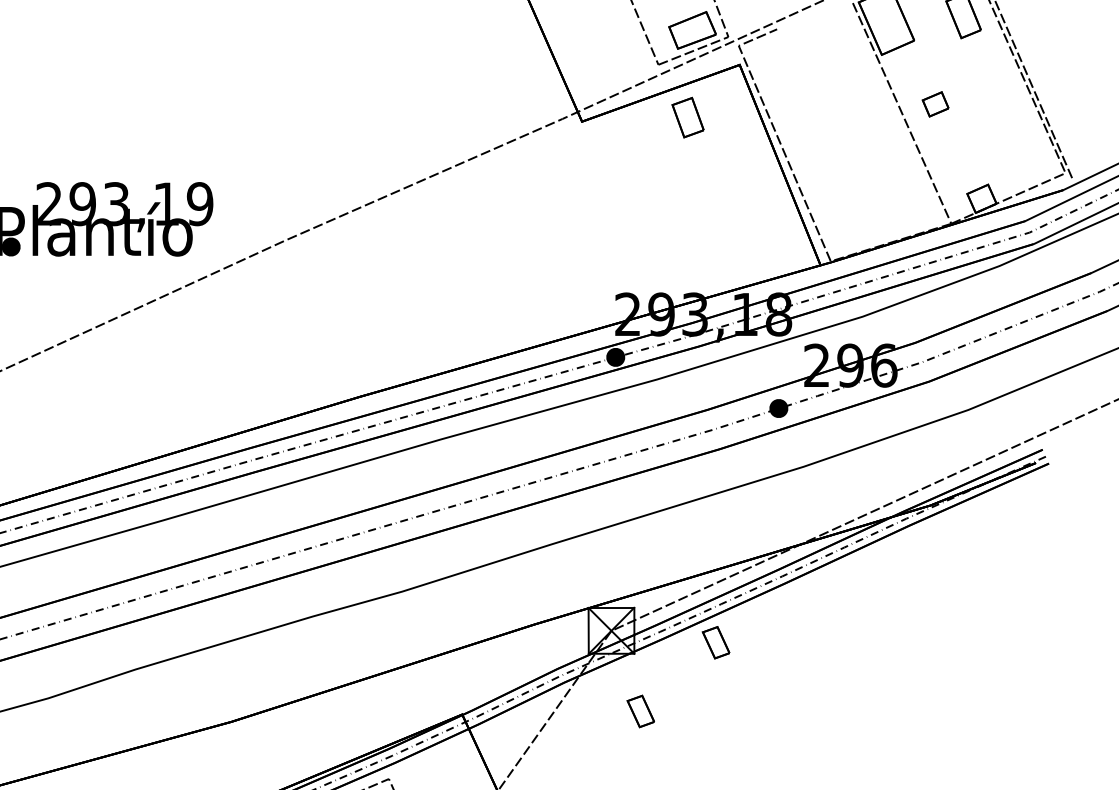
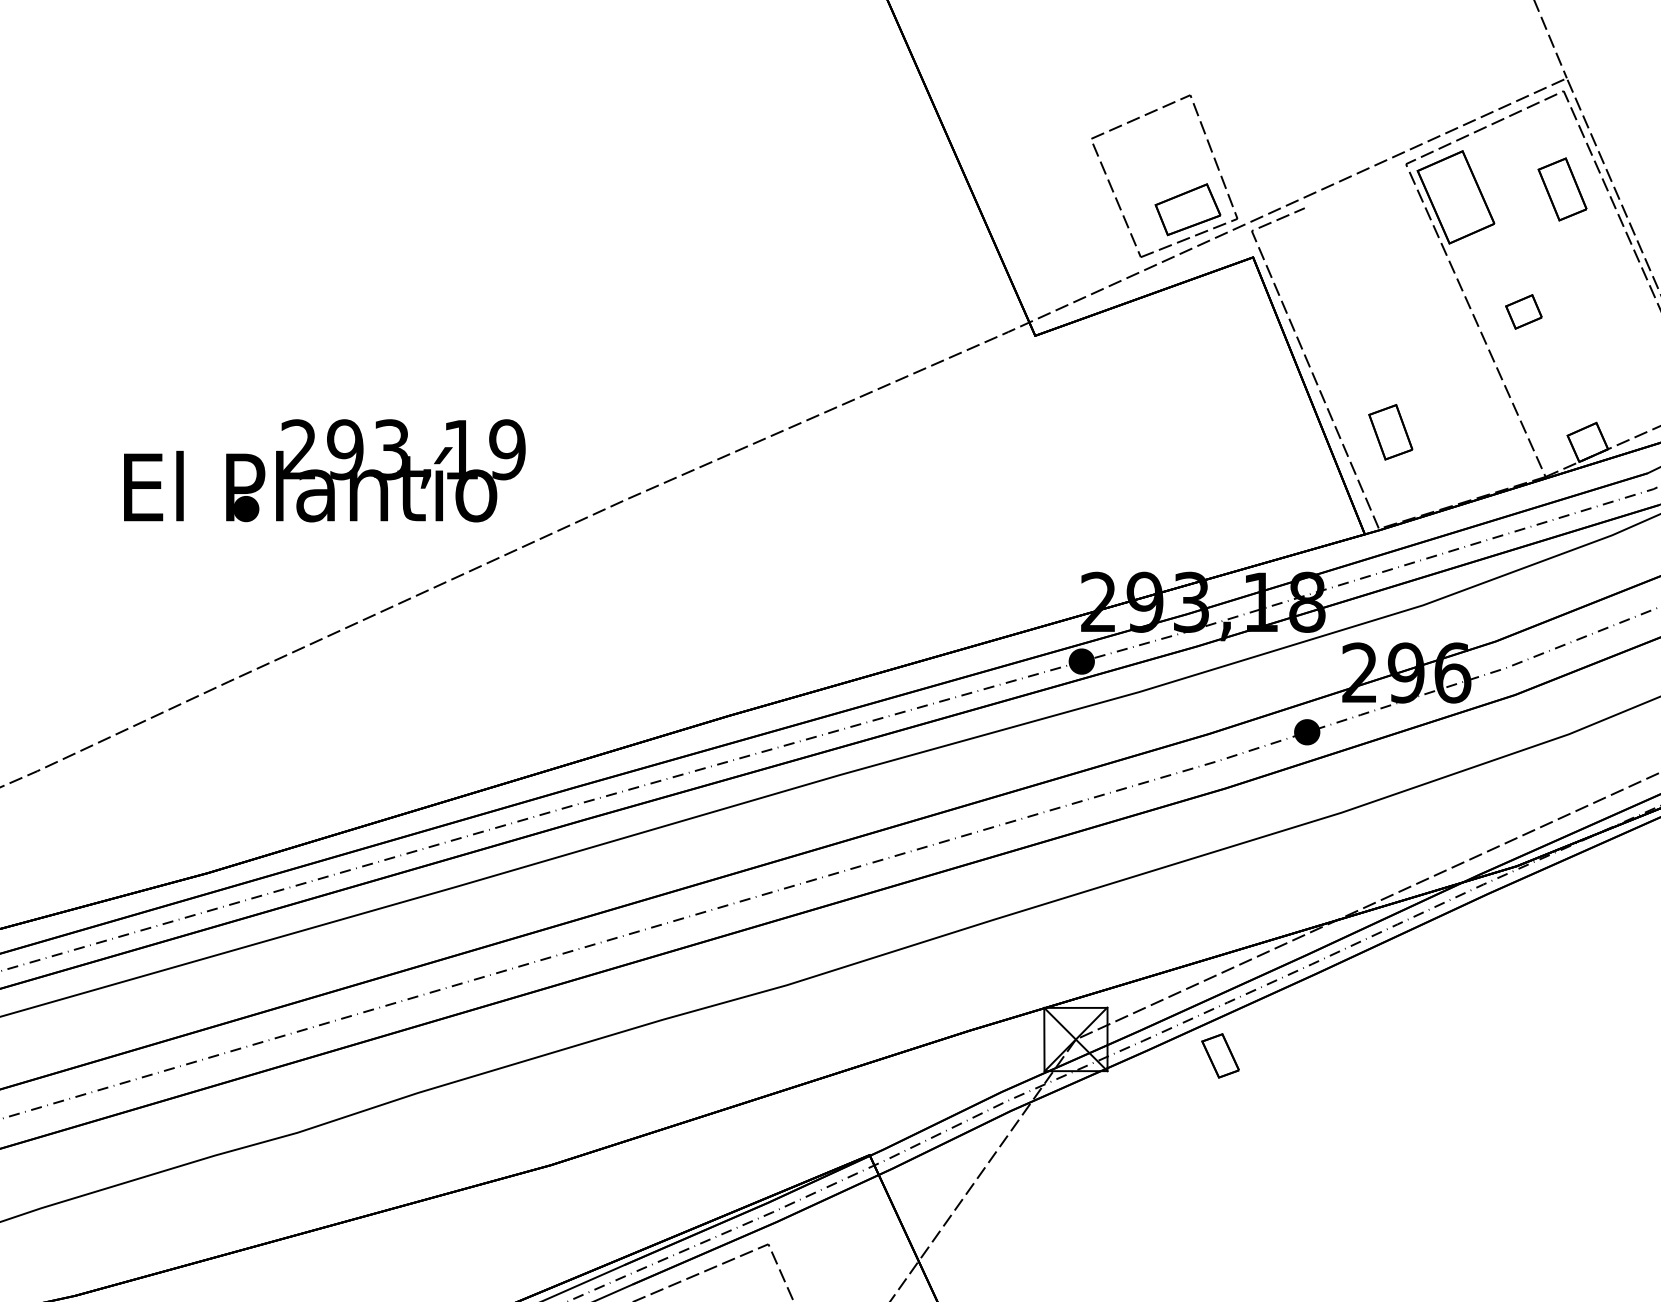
part: (687, 117) -> (1390, 432), moved
part: (640, 711) -> (1116, 1150), removed

